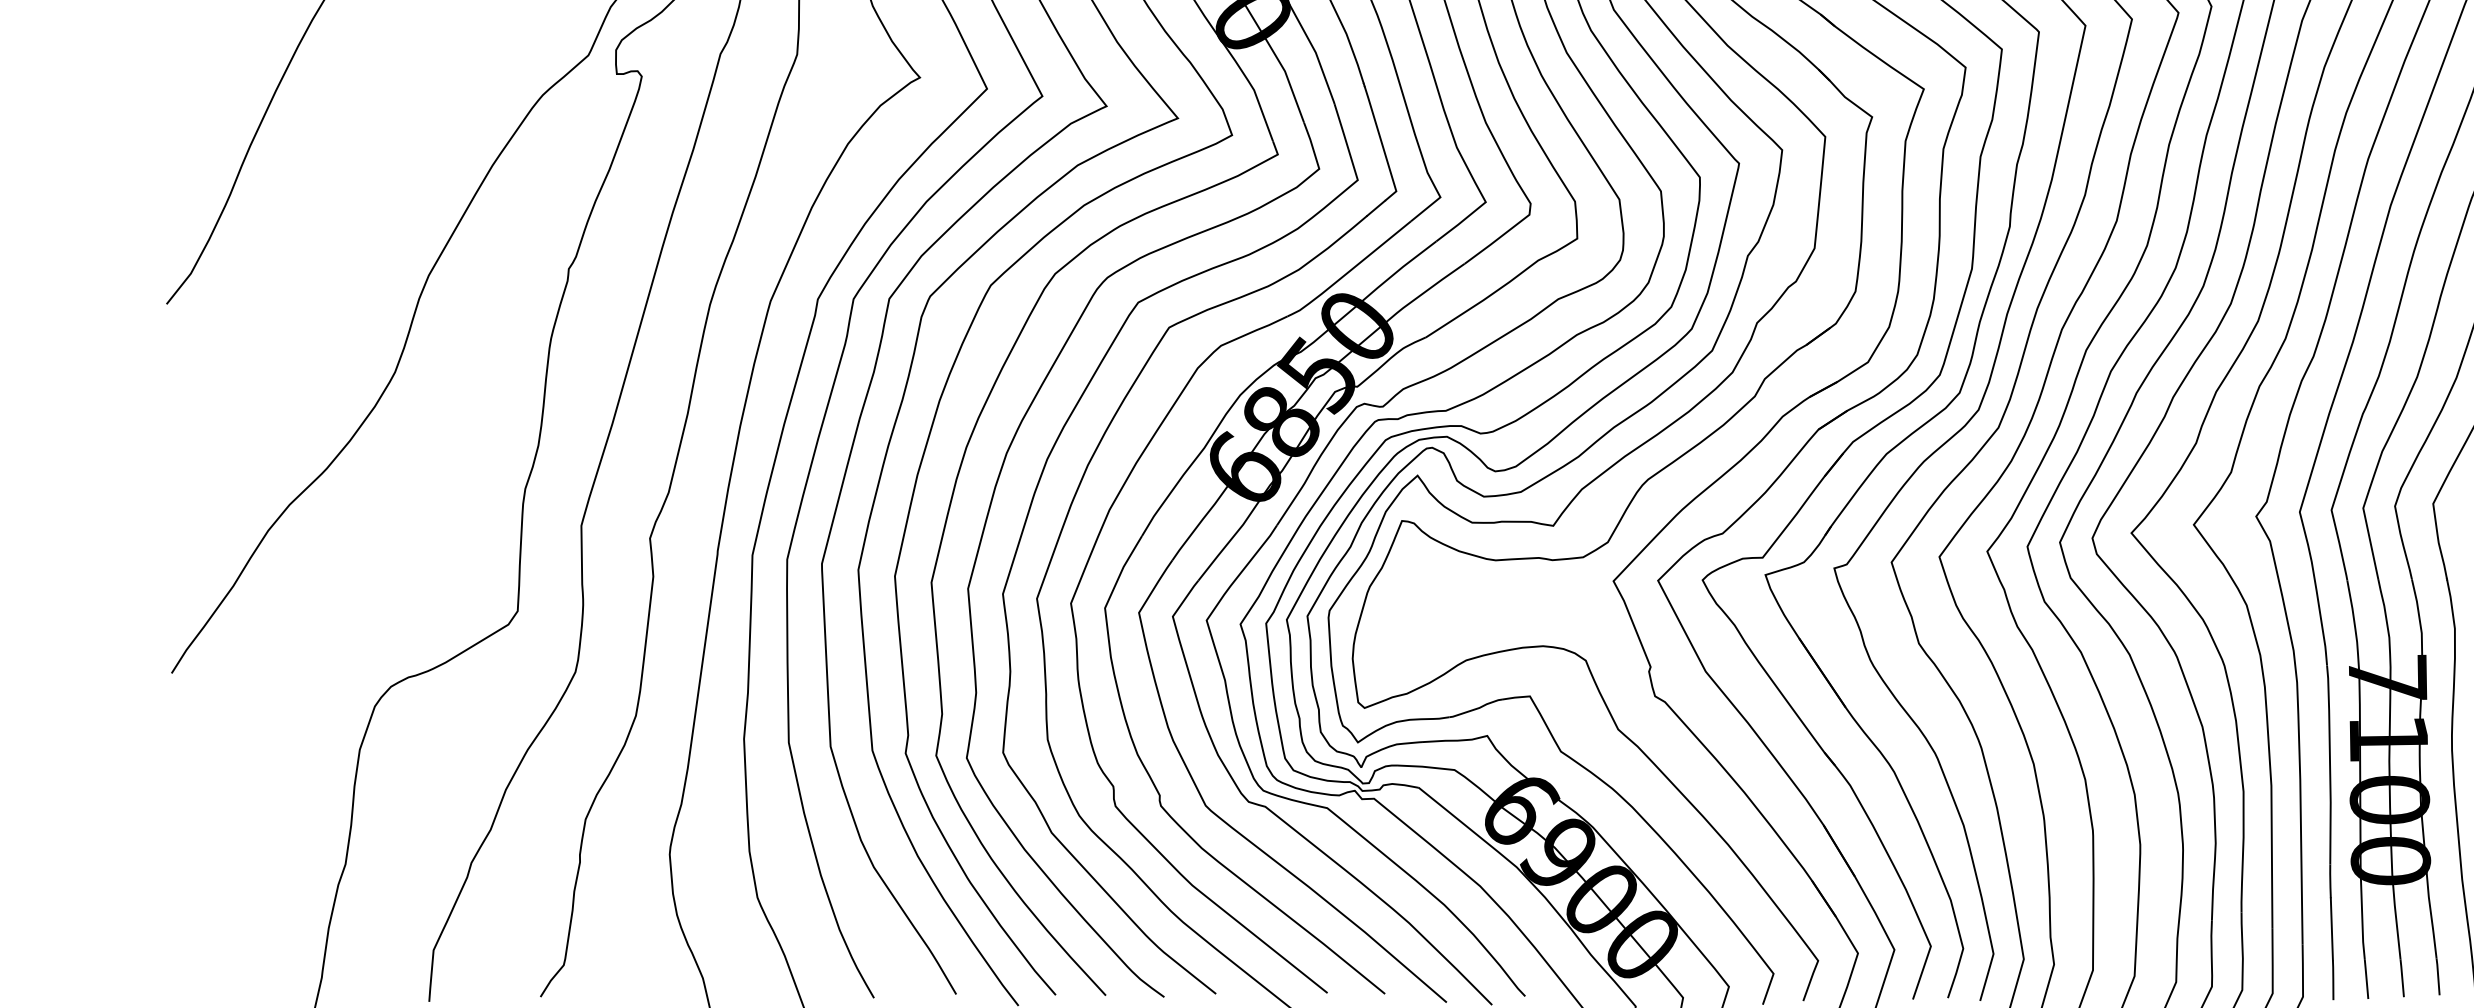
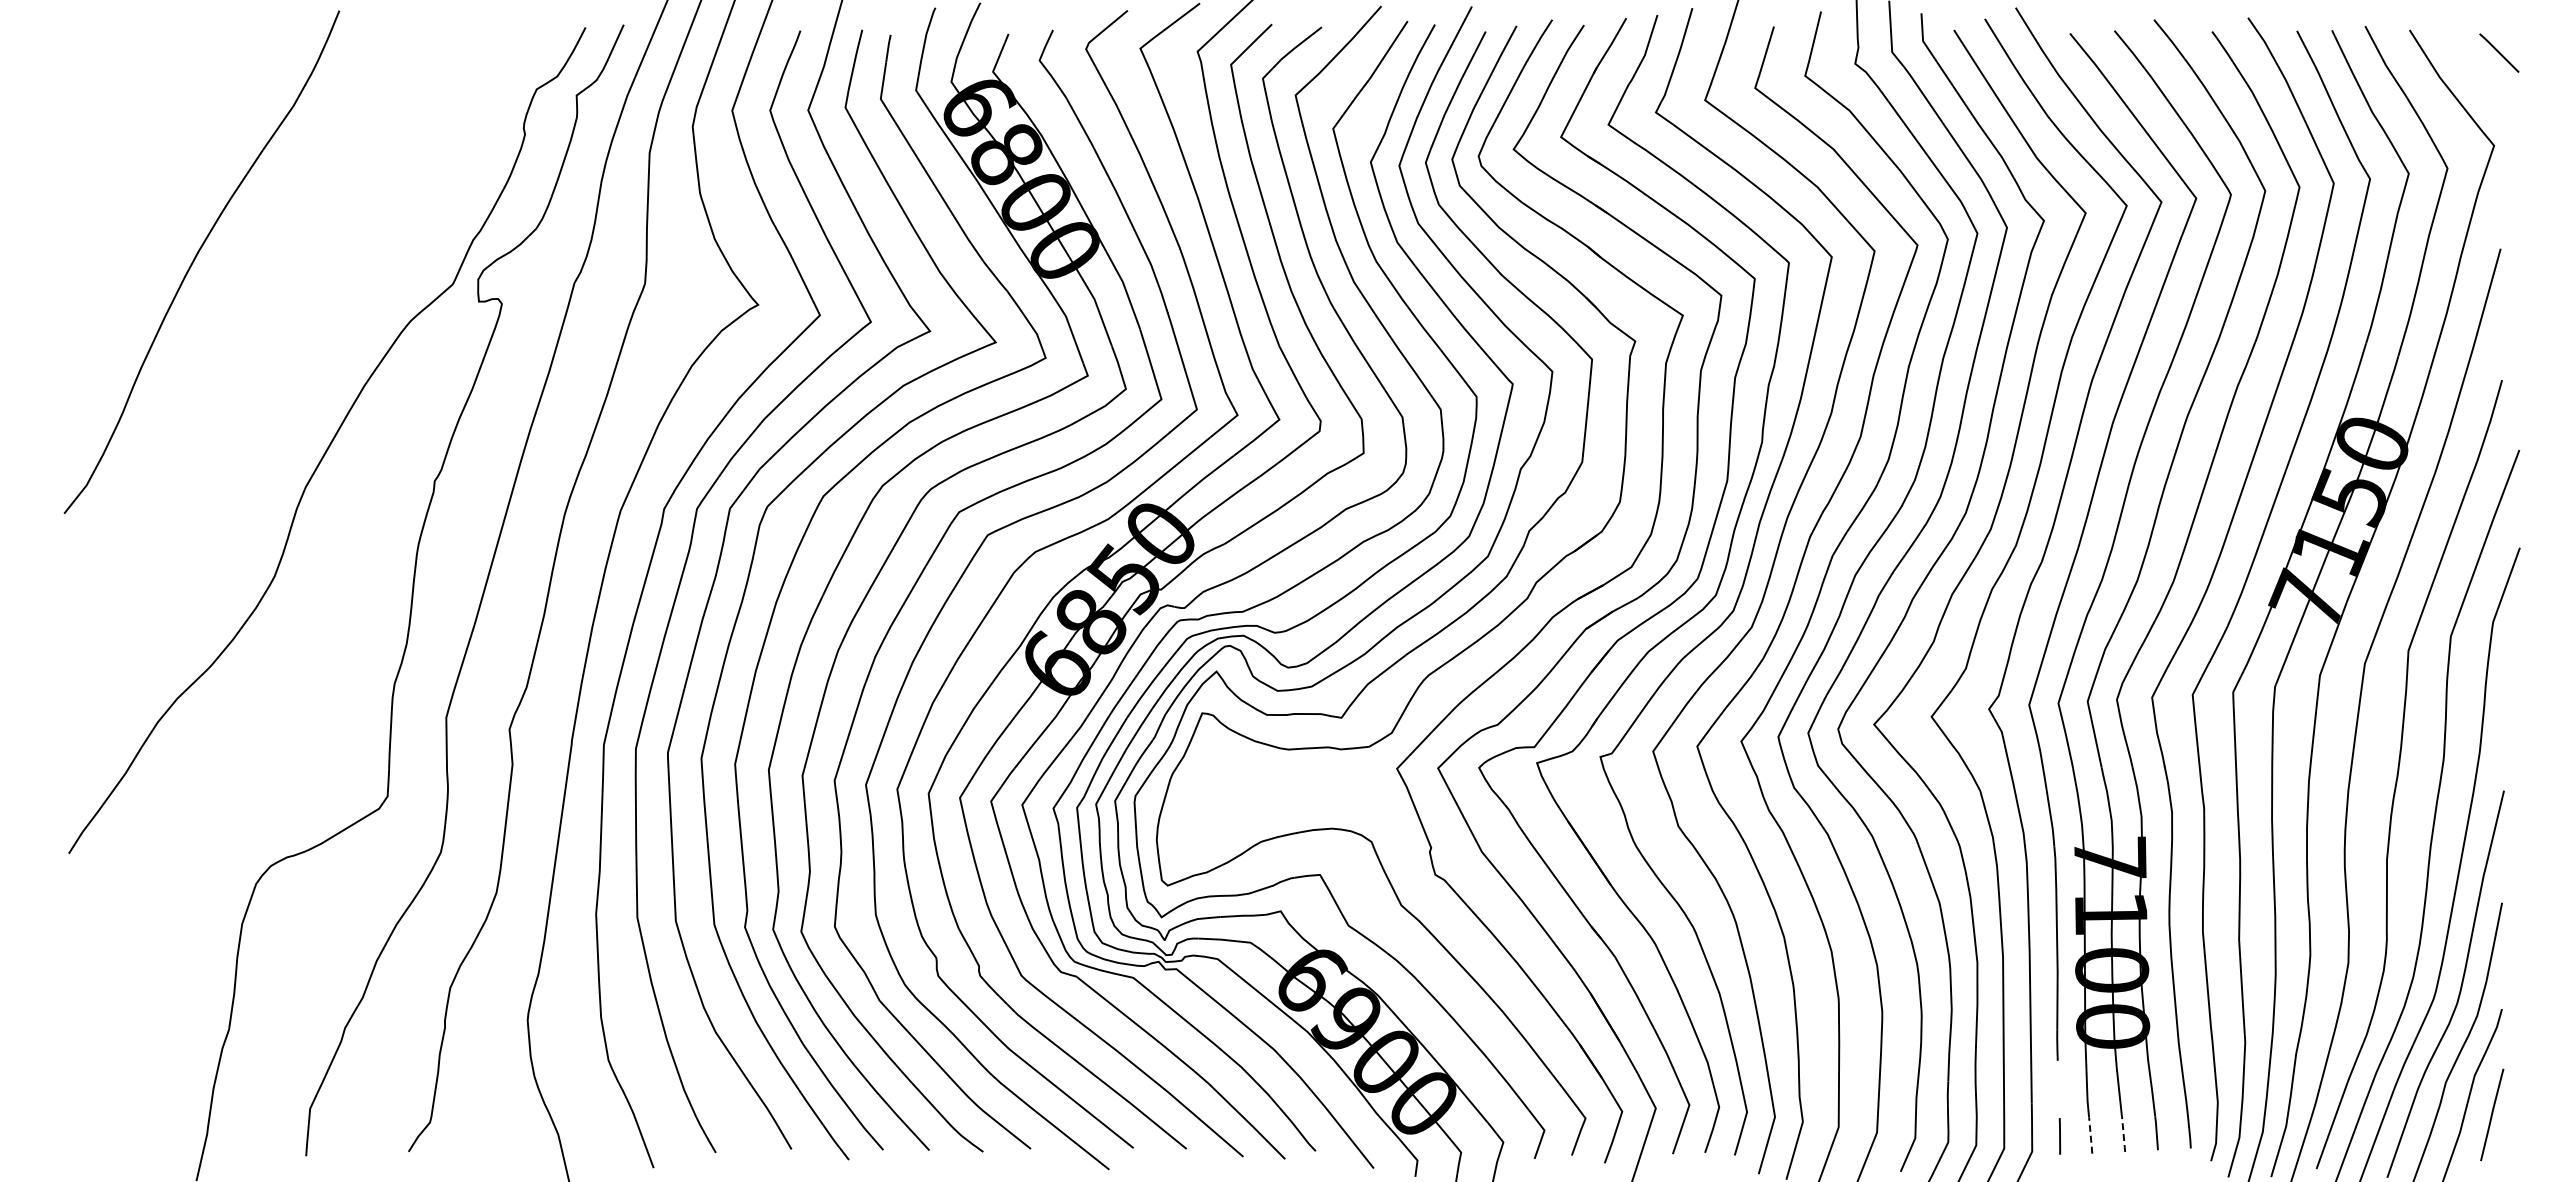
line: (2331, 929) -> (2058, 1089), removed
line: (2402, 977) -> (2123, 1133), solid -> dashed
line: (2366, 980) -> (2090, 1136), solid -> dashed

